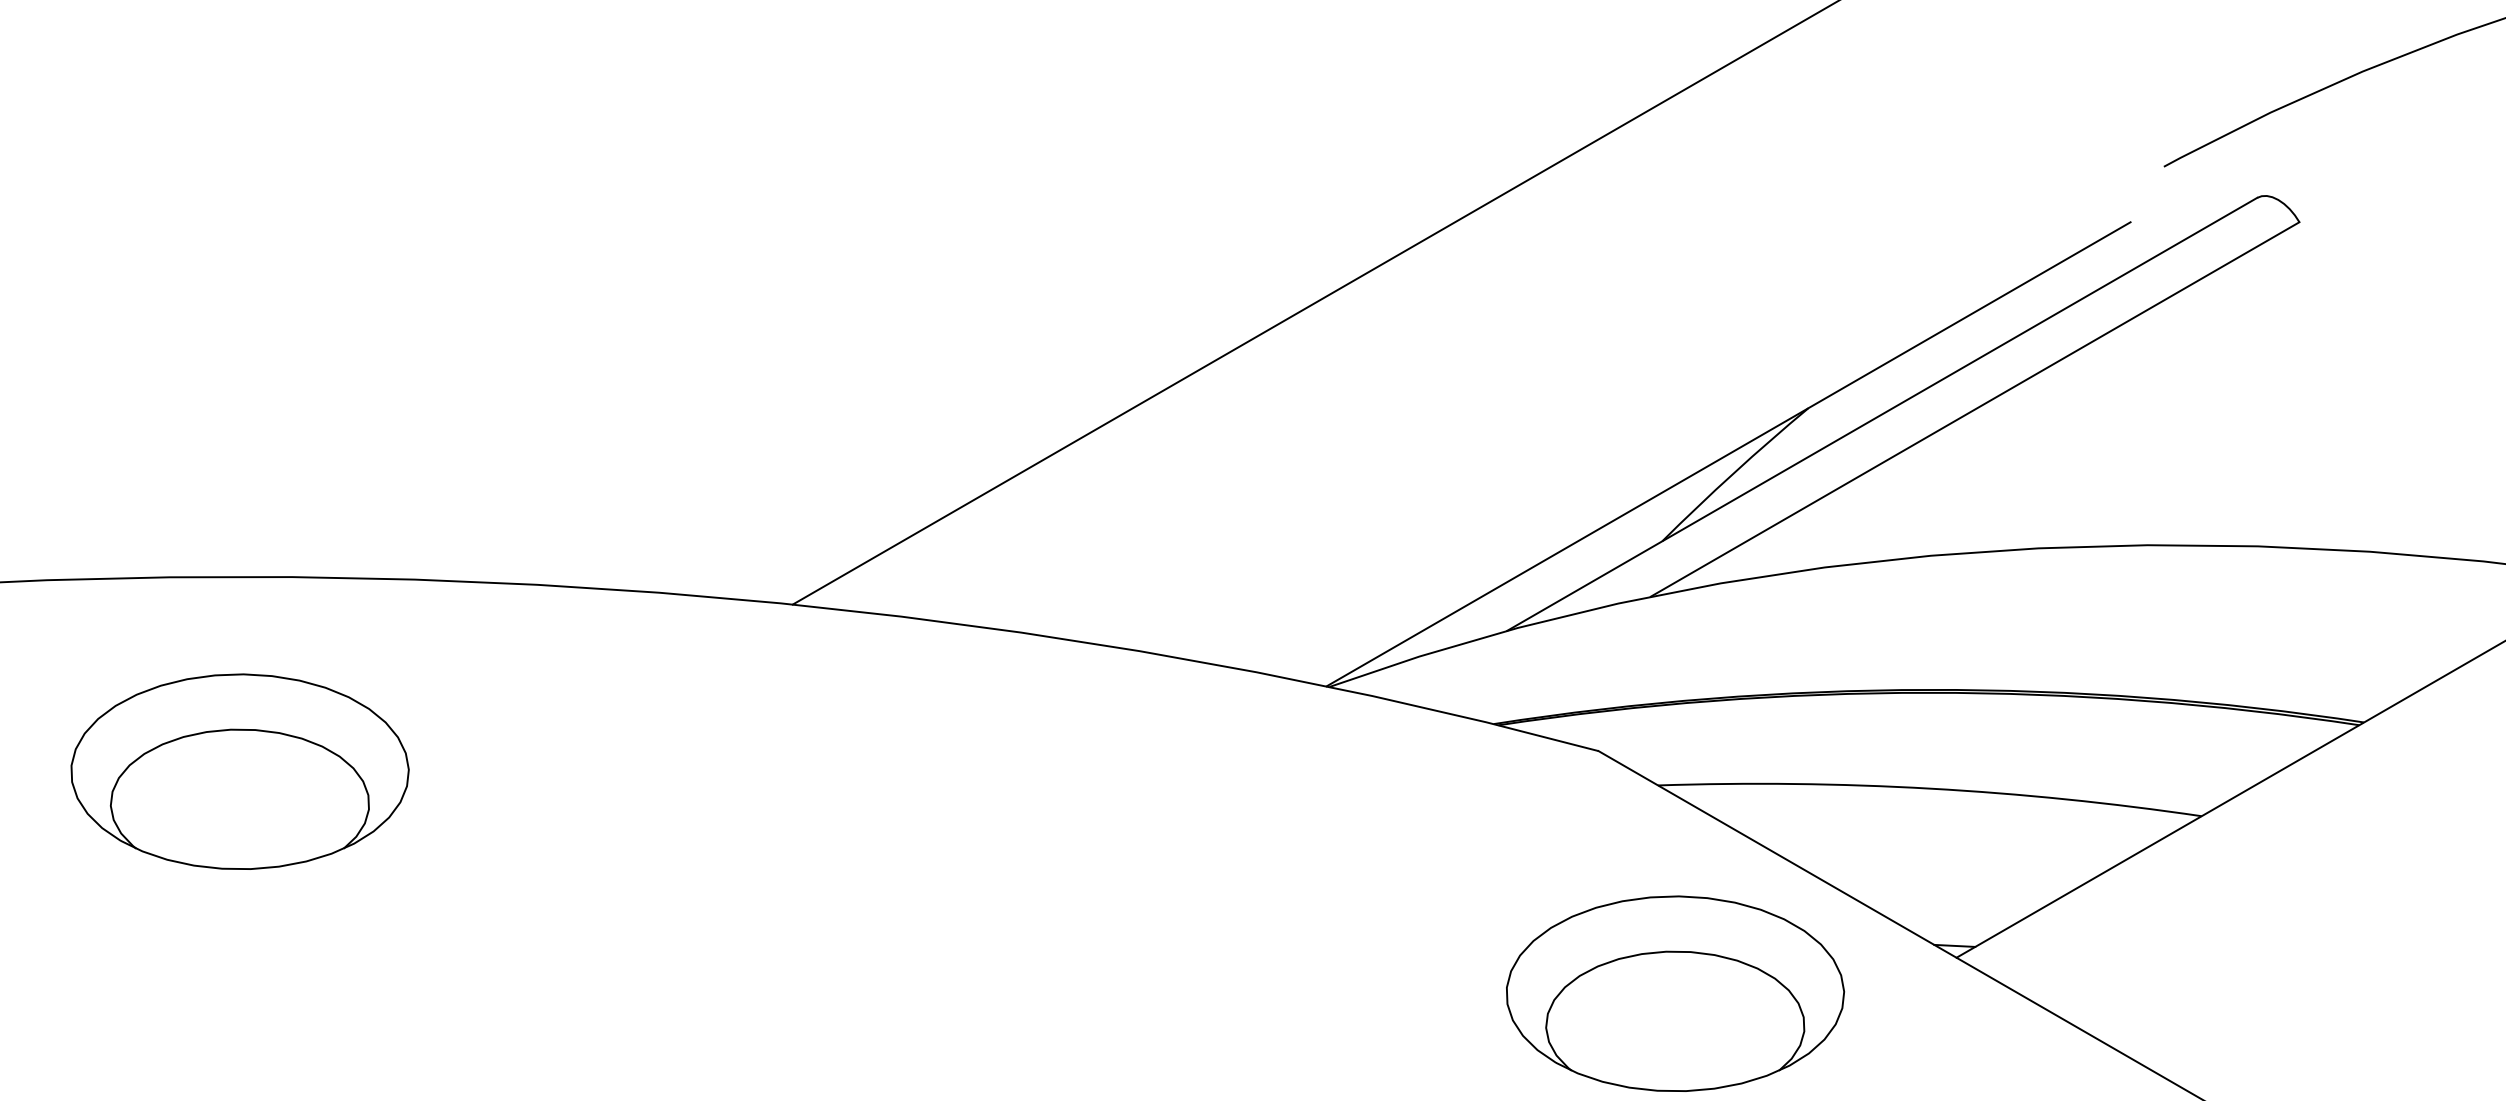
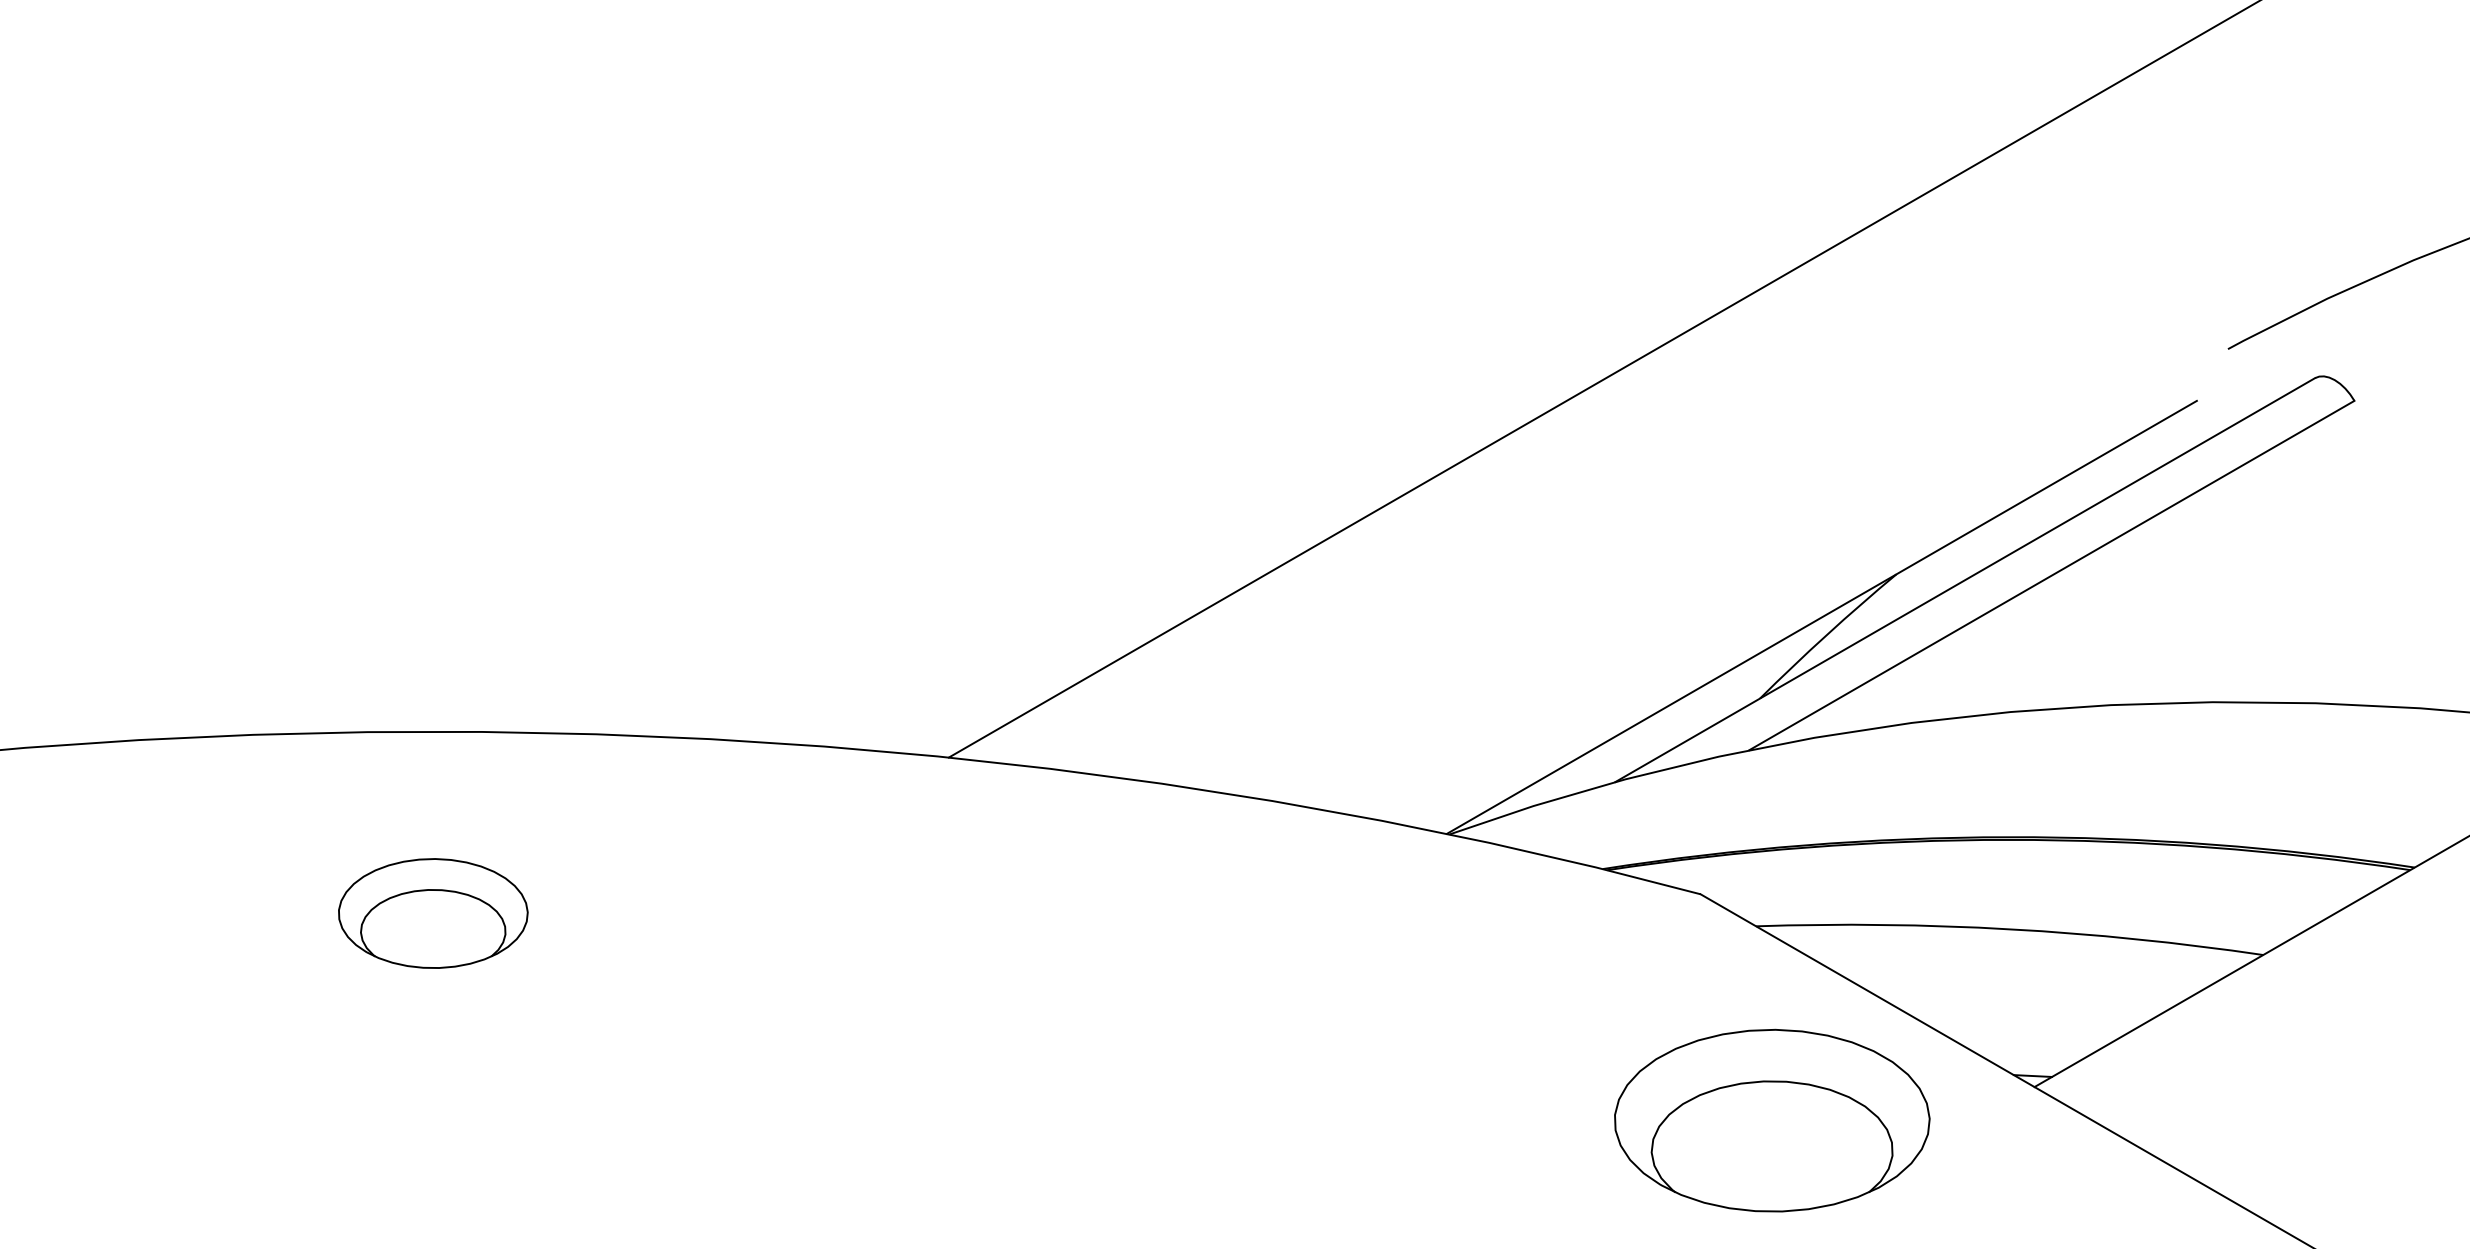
part: (240, 771) -> (433, 913), size x0.6

